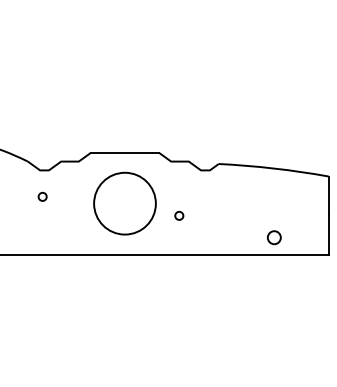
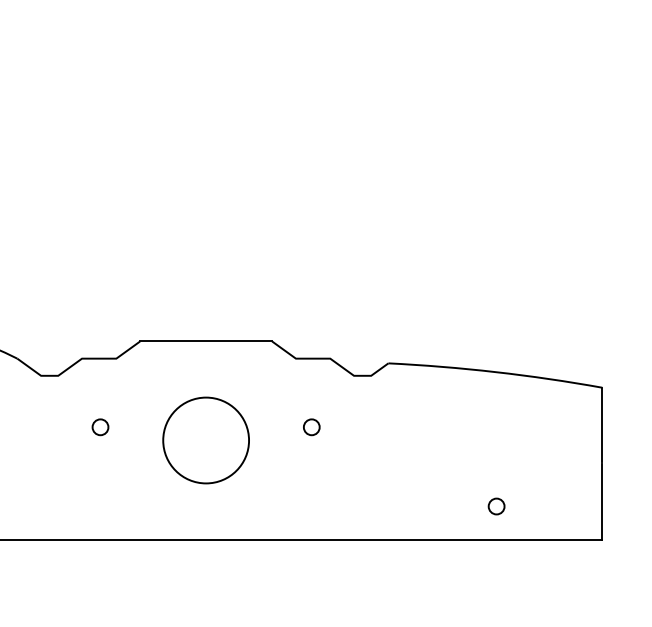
circle: (42, 196) -> (100, 426), moved
circle: (124, 203) -> (205, 440), size x0.71
circle: (179, 215) -> (312, 426), moved
circle: (274, 237) -> (496, 506), size x0.62

